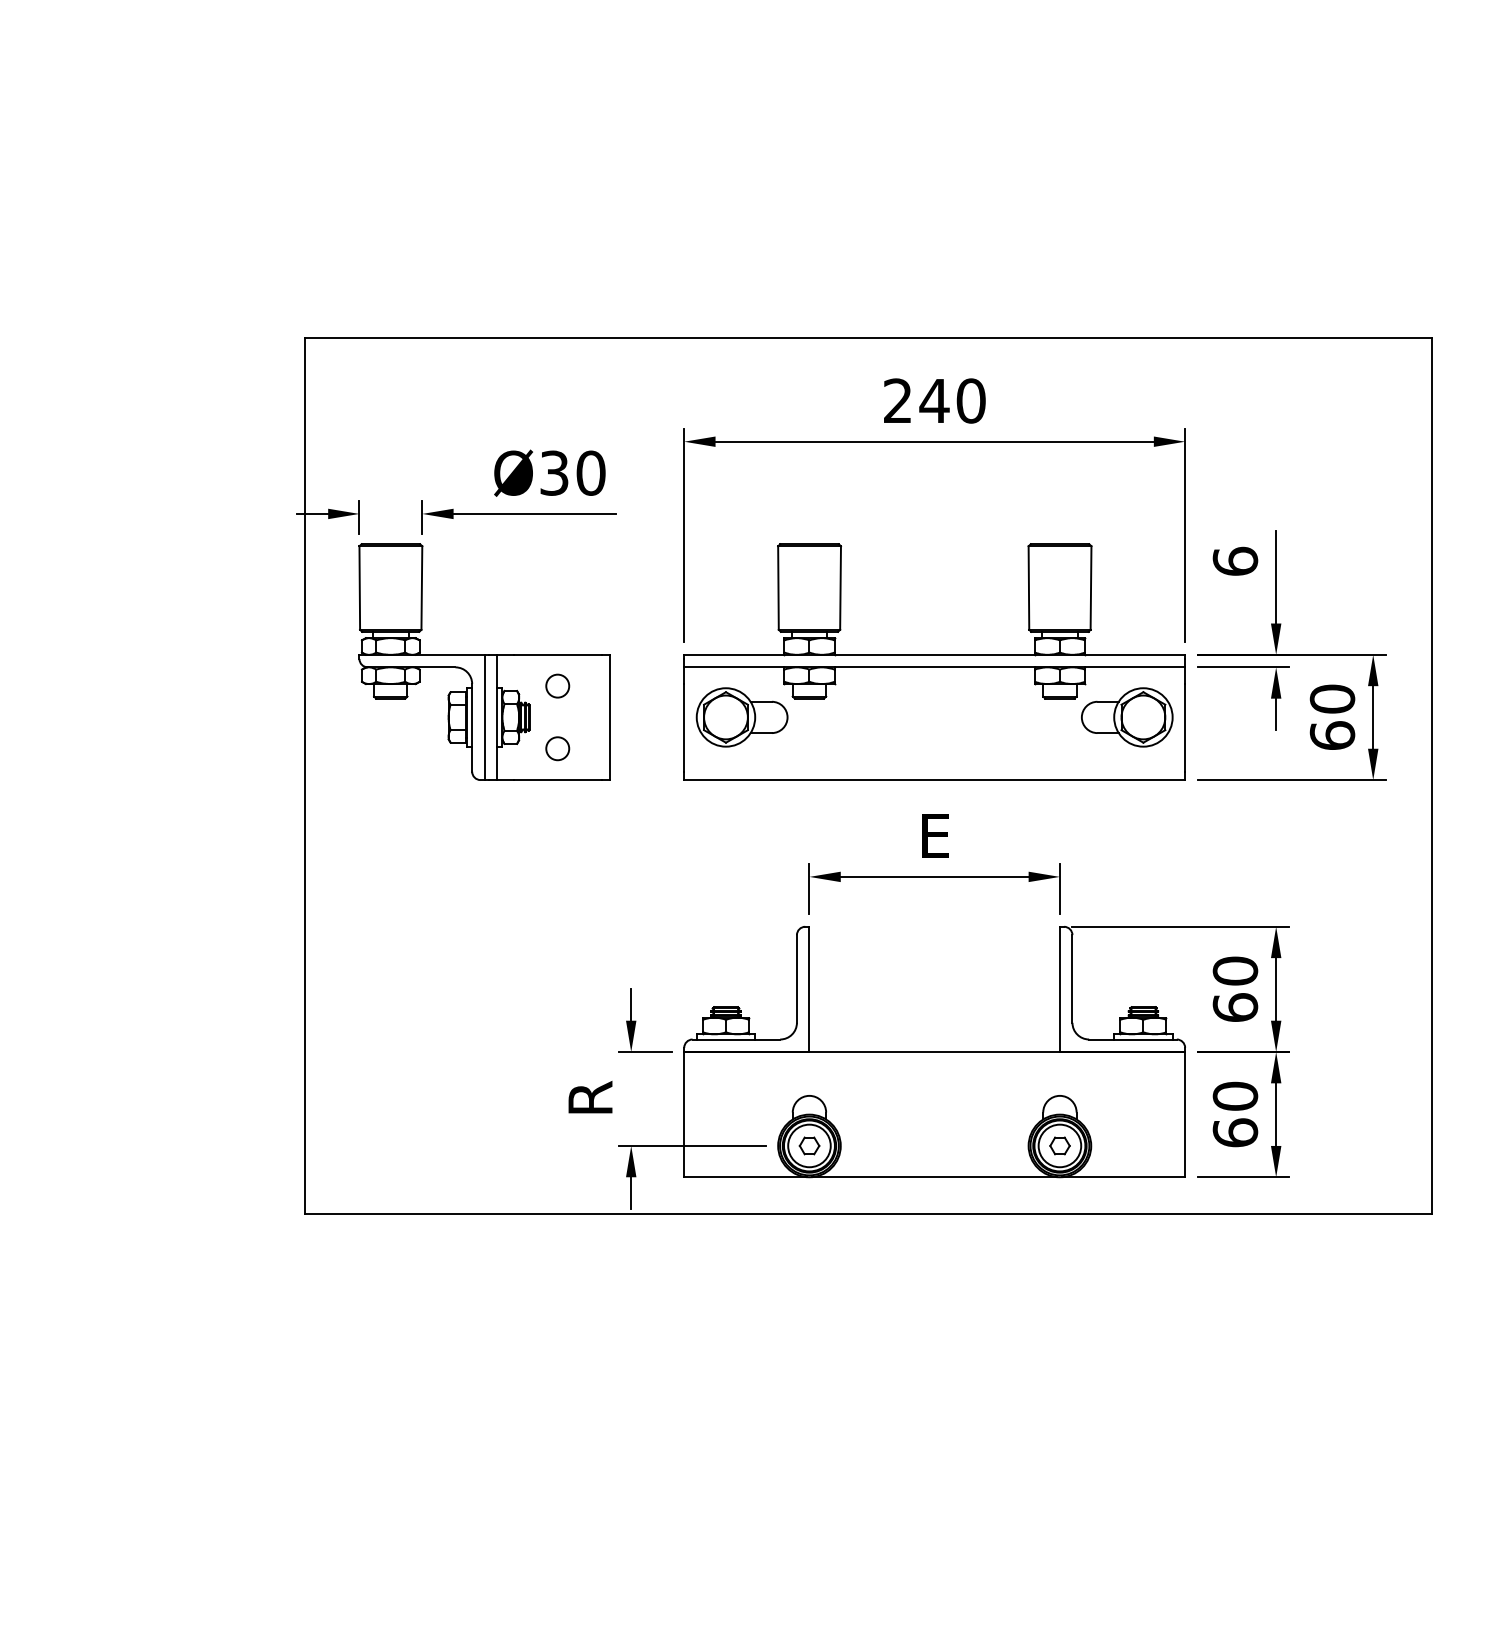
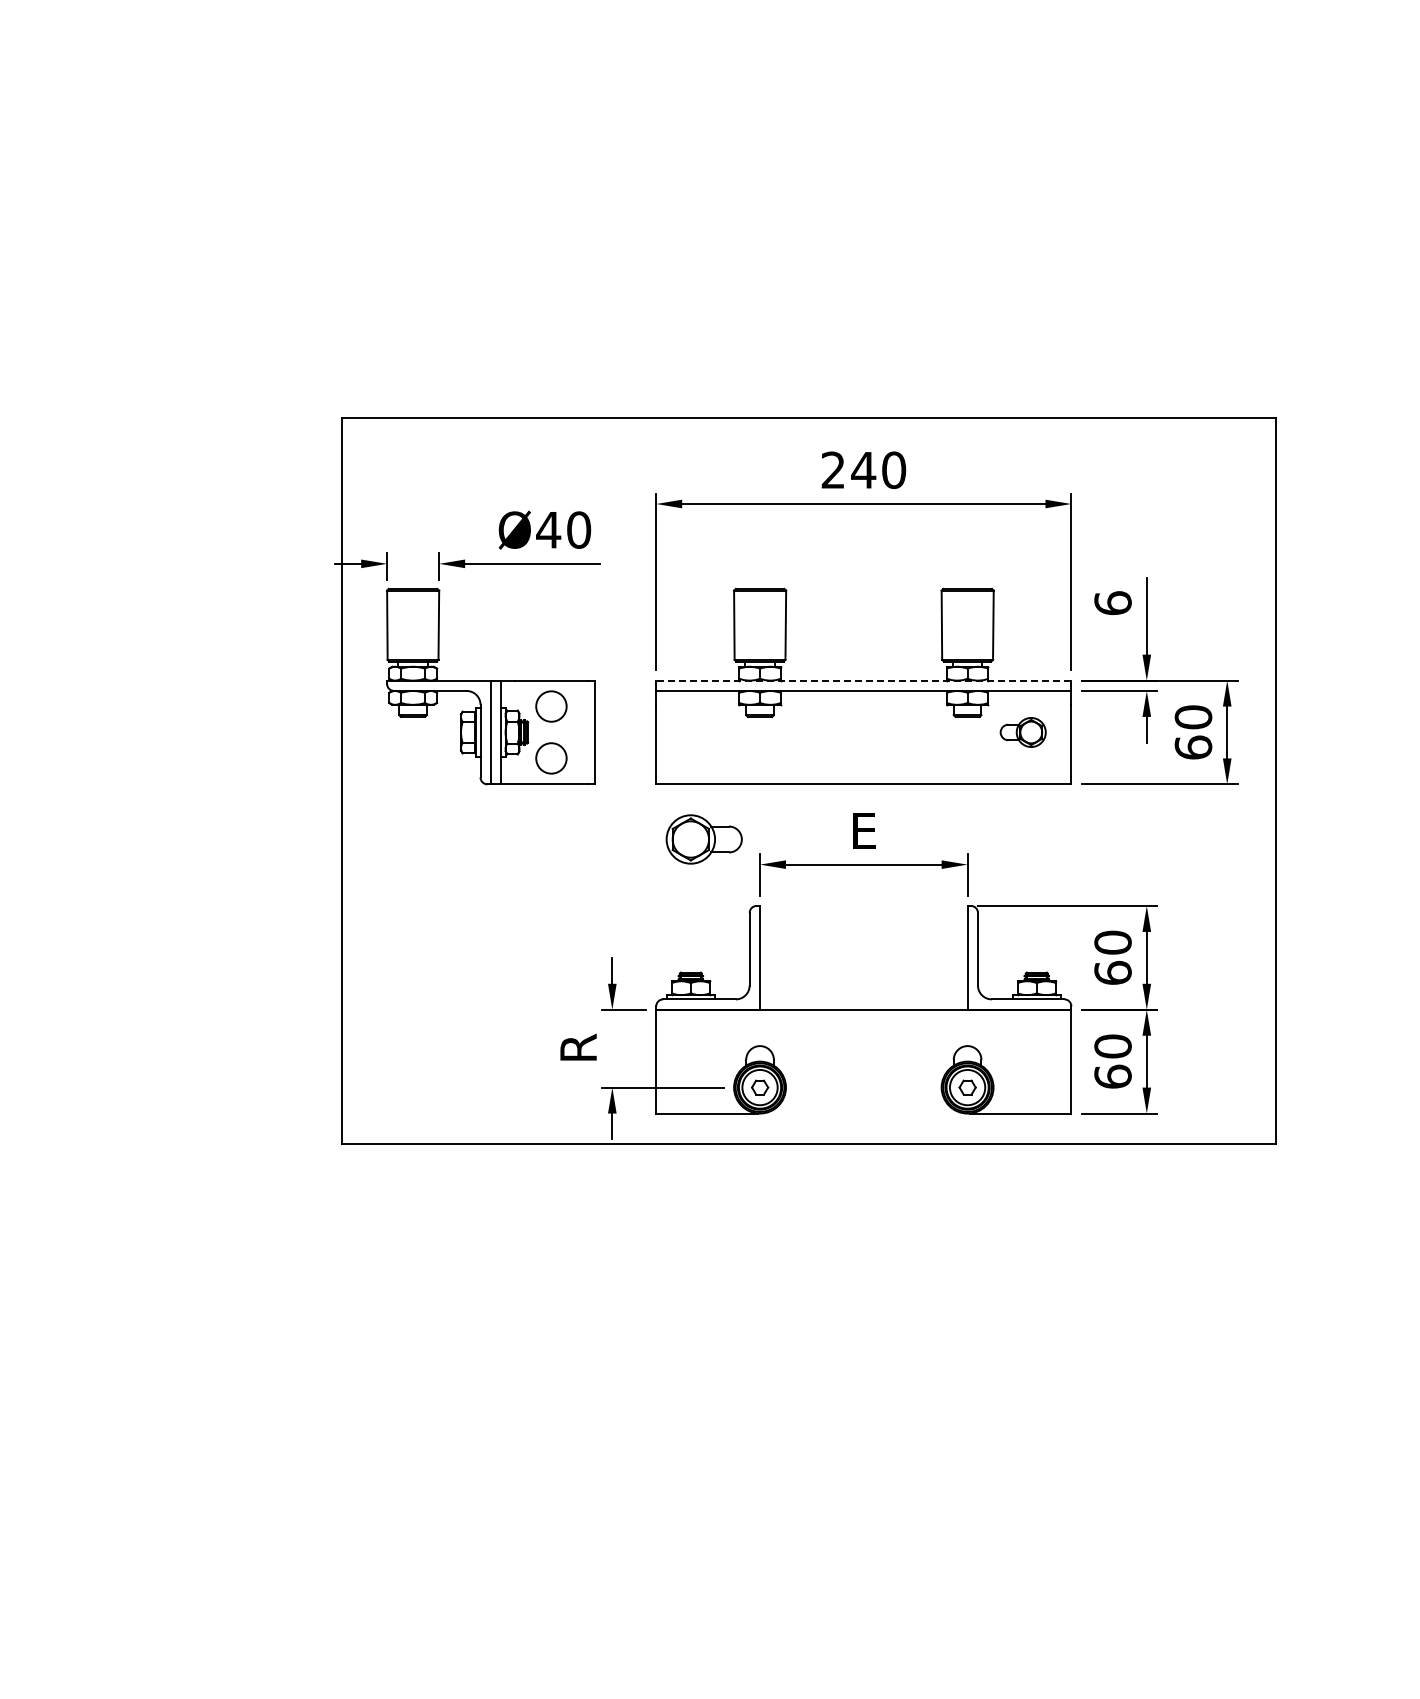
text: (554, 472) -> (548, 529), Ø30 -> Ø40
line: (934, 654) -> (863, 680), solid -> dashed
circle: (556, 686) -> (550, 706), size x1.6
part: (741, 717) -> (703, 839), moved
part: (1126, 717) -> (1022, 732), size x0.6
circle: (556, 747) -> (550, 757), size x1.6
line: (934, 1177) -> (863, 1113), removed

